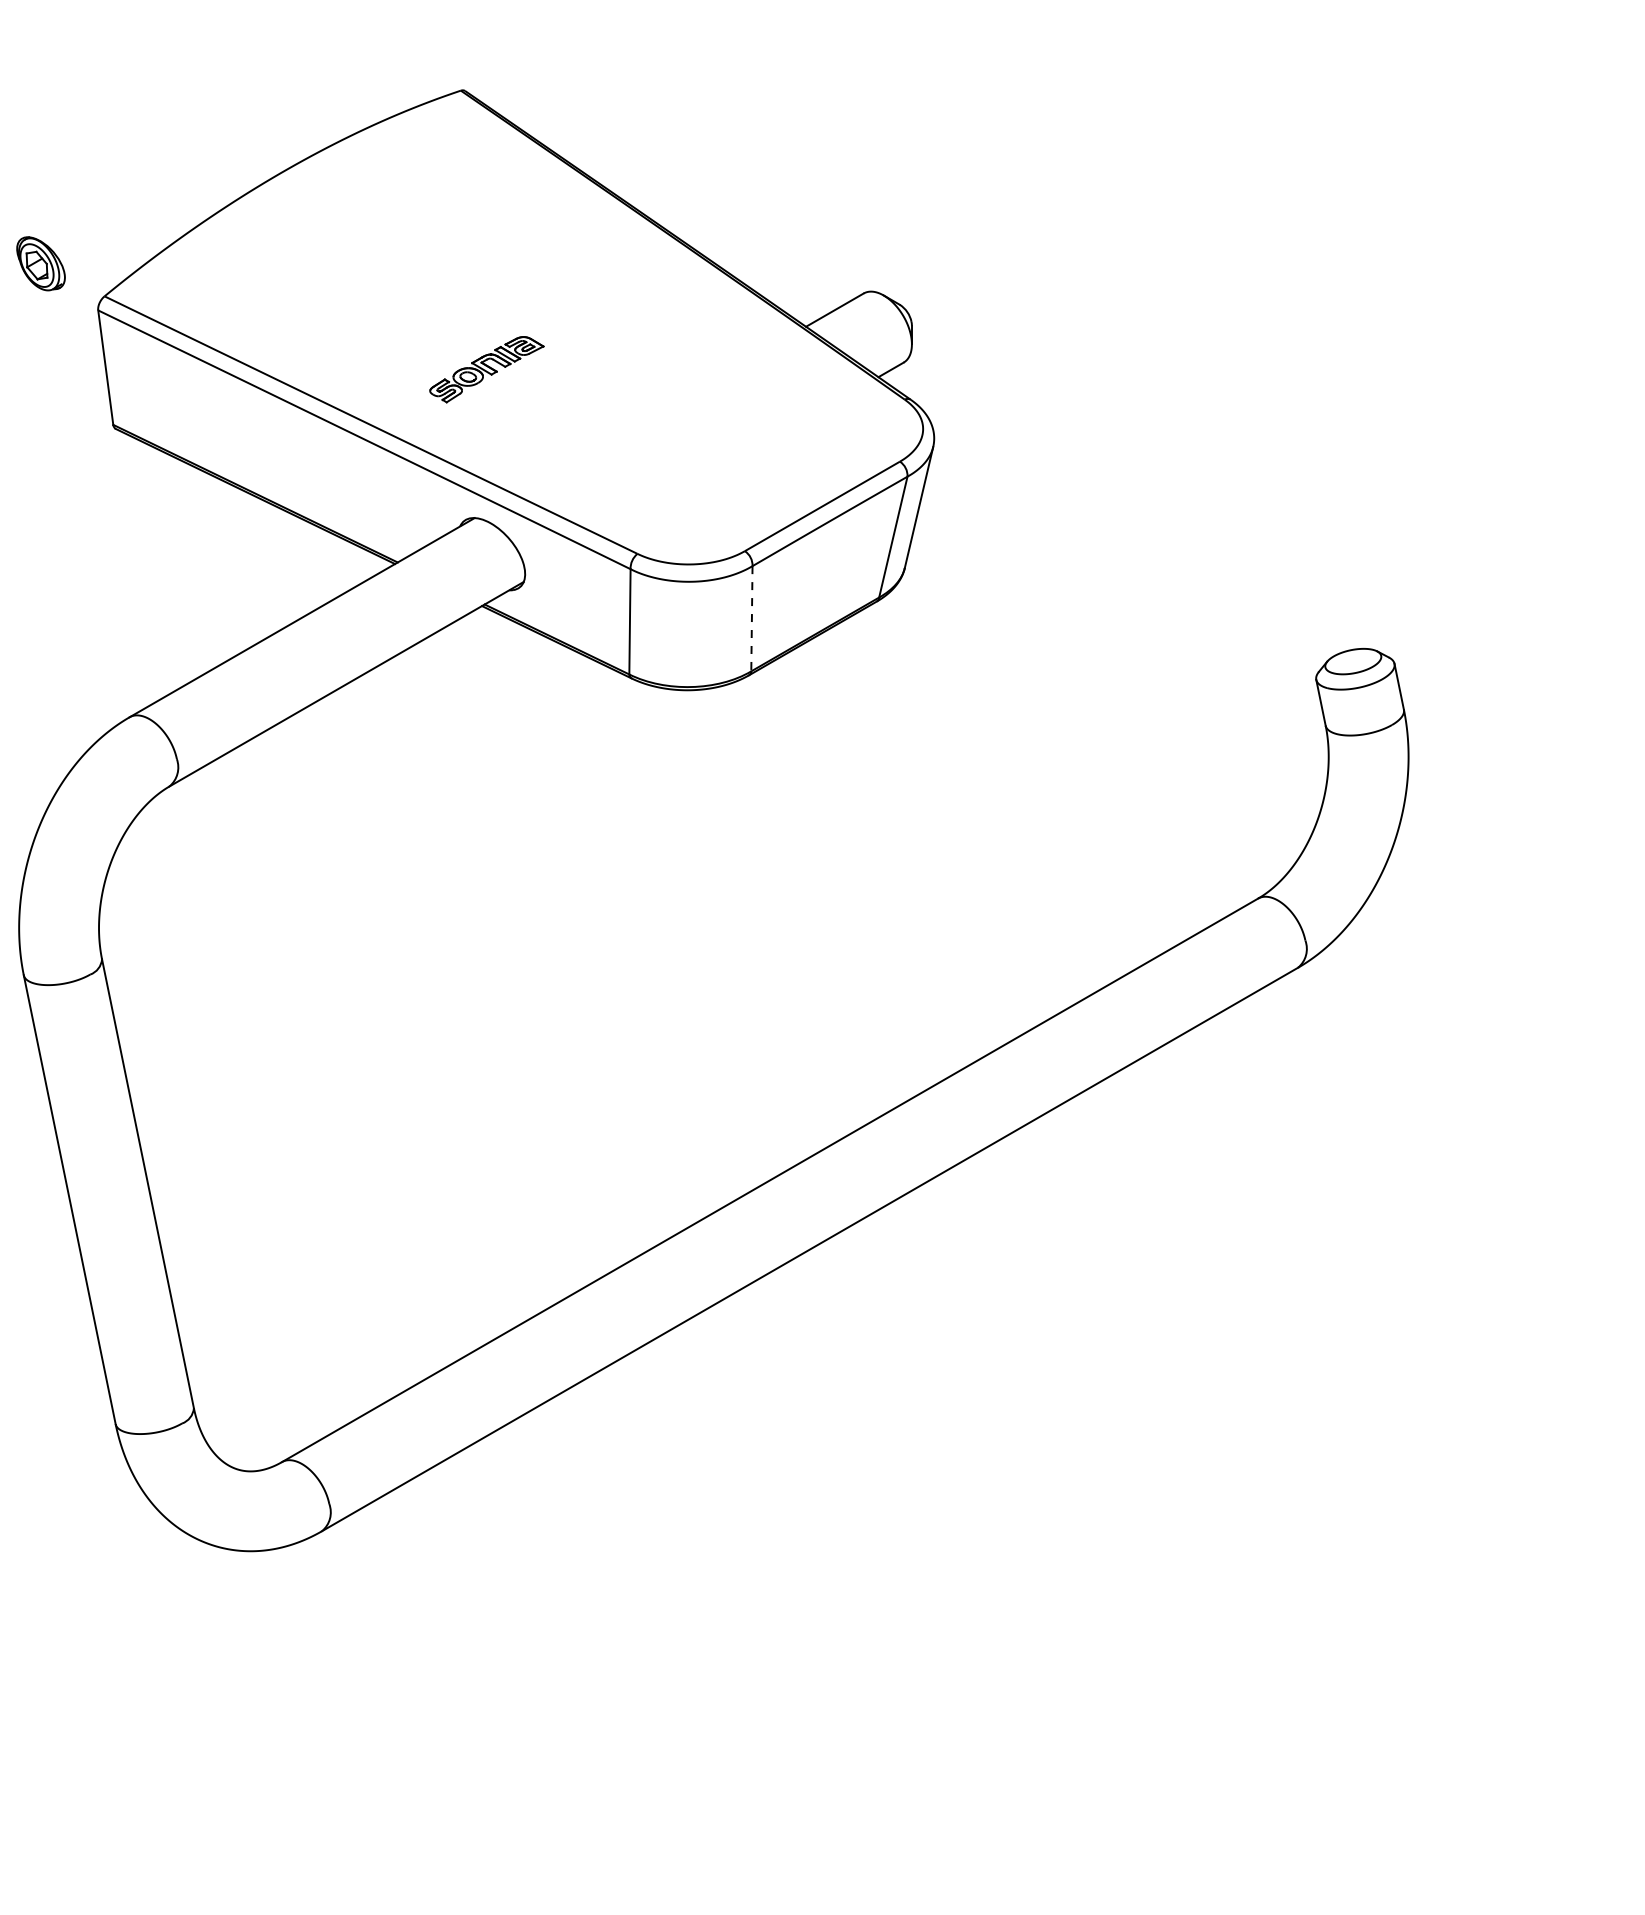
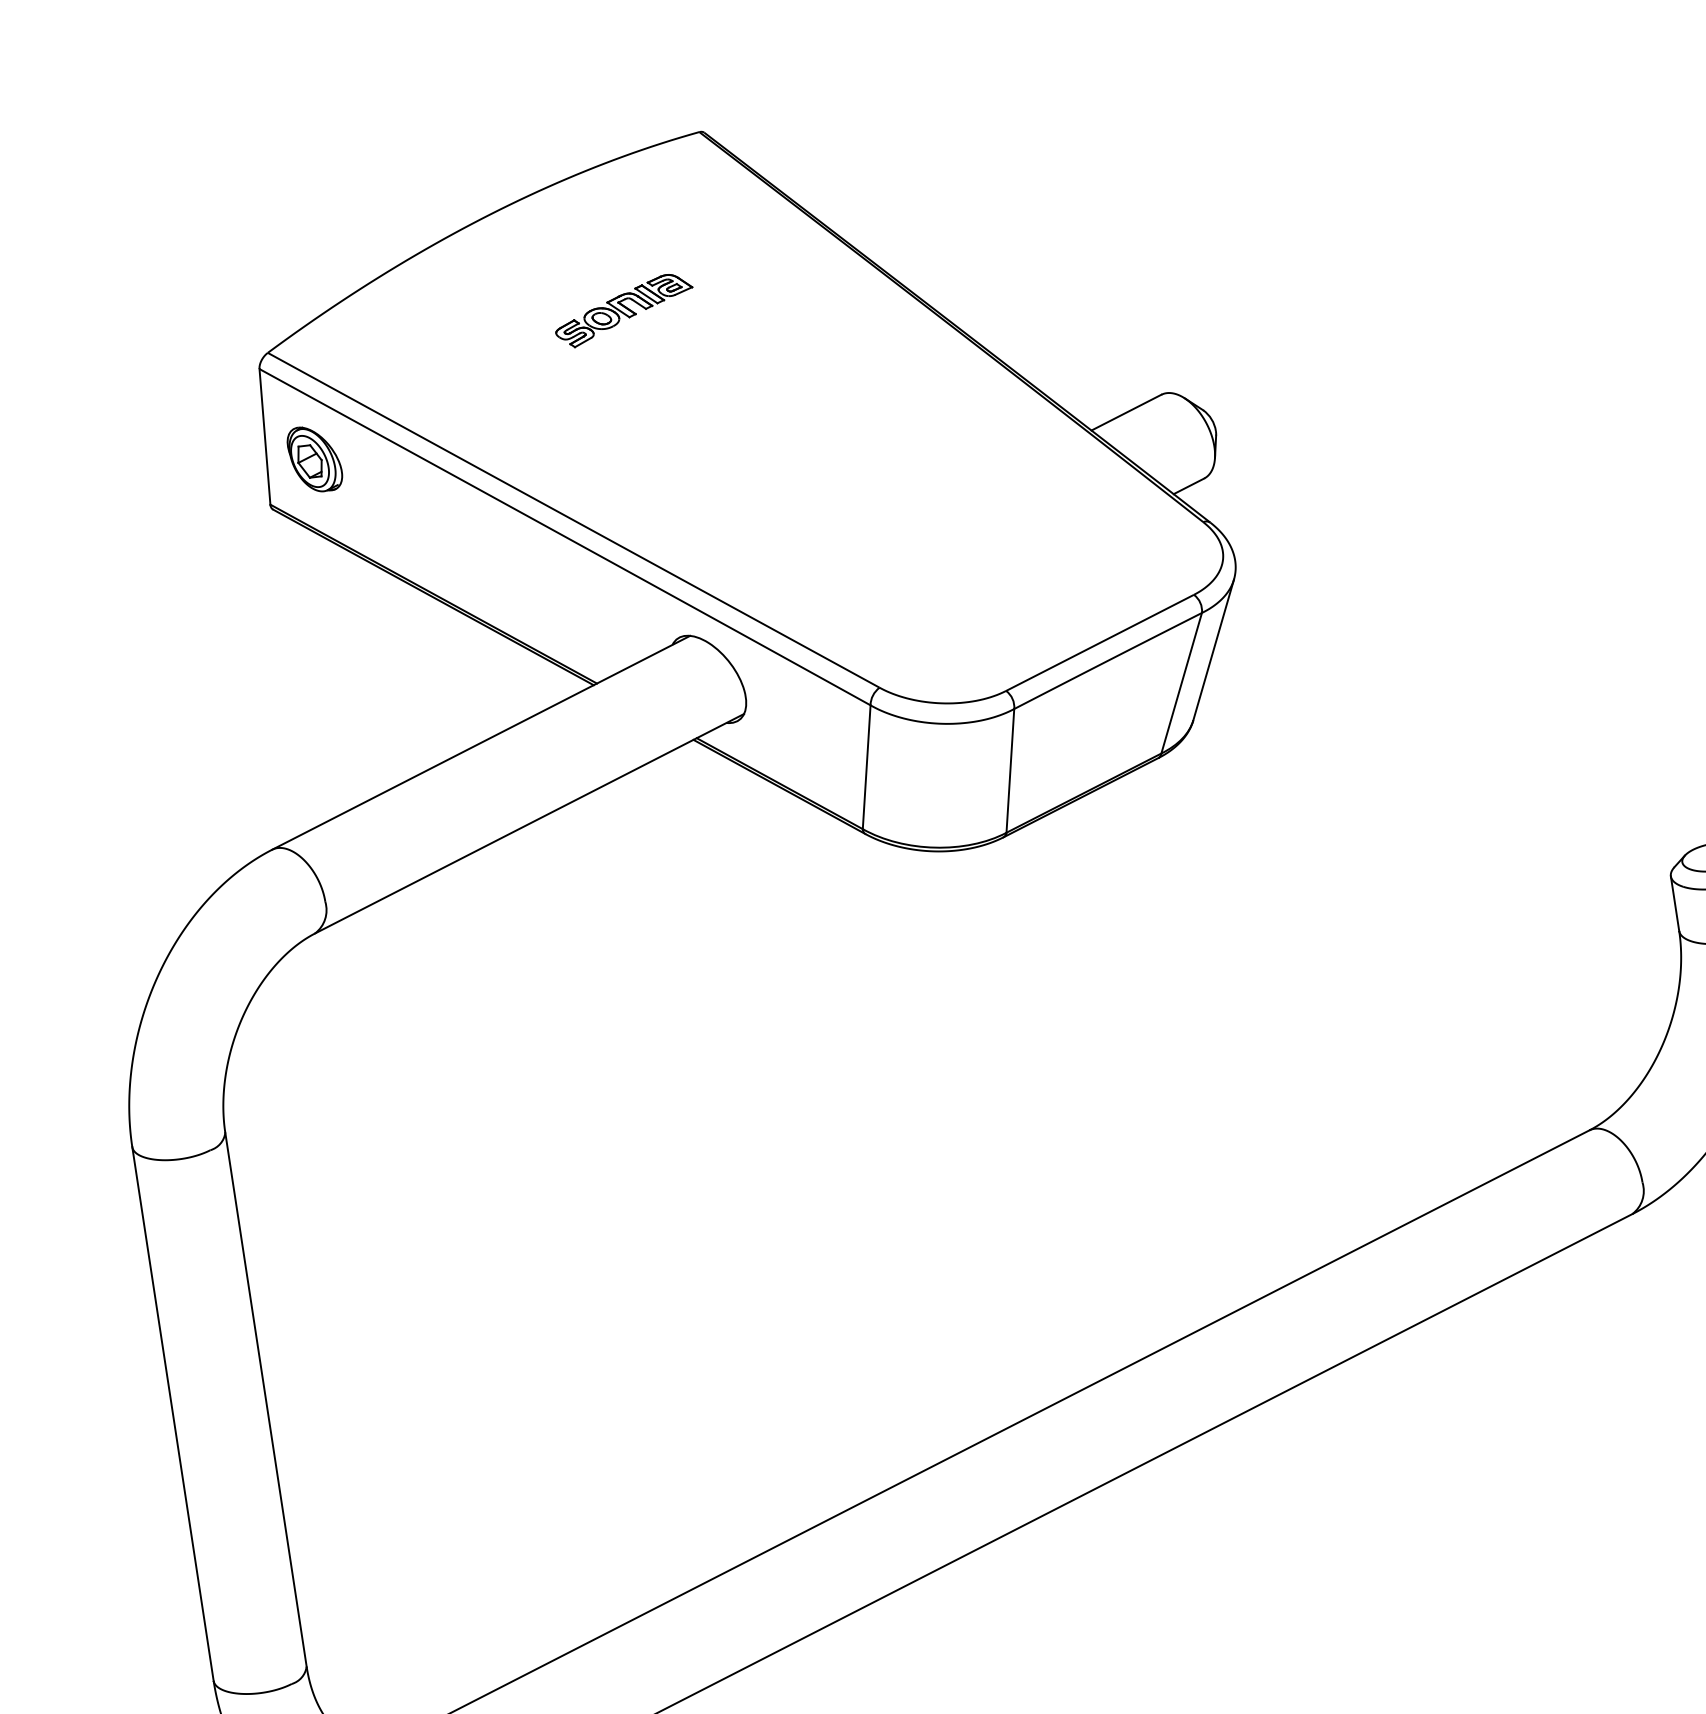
part: (40, 263) -> (314, 459), moved
part: (486, 369) -> (623, 310), moved
line: (751, 618) -> (1009, 770), dashed -> solid

